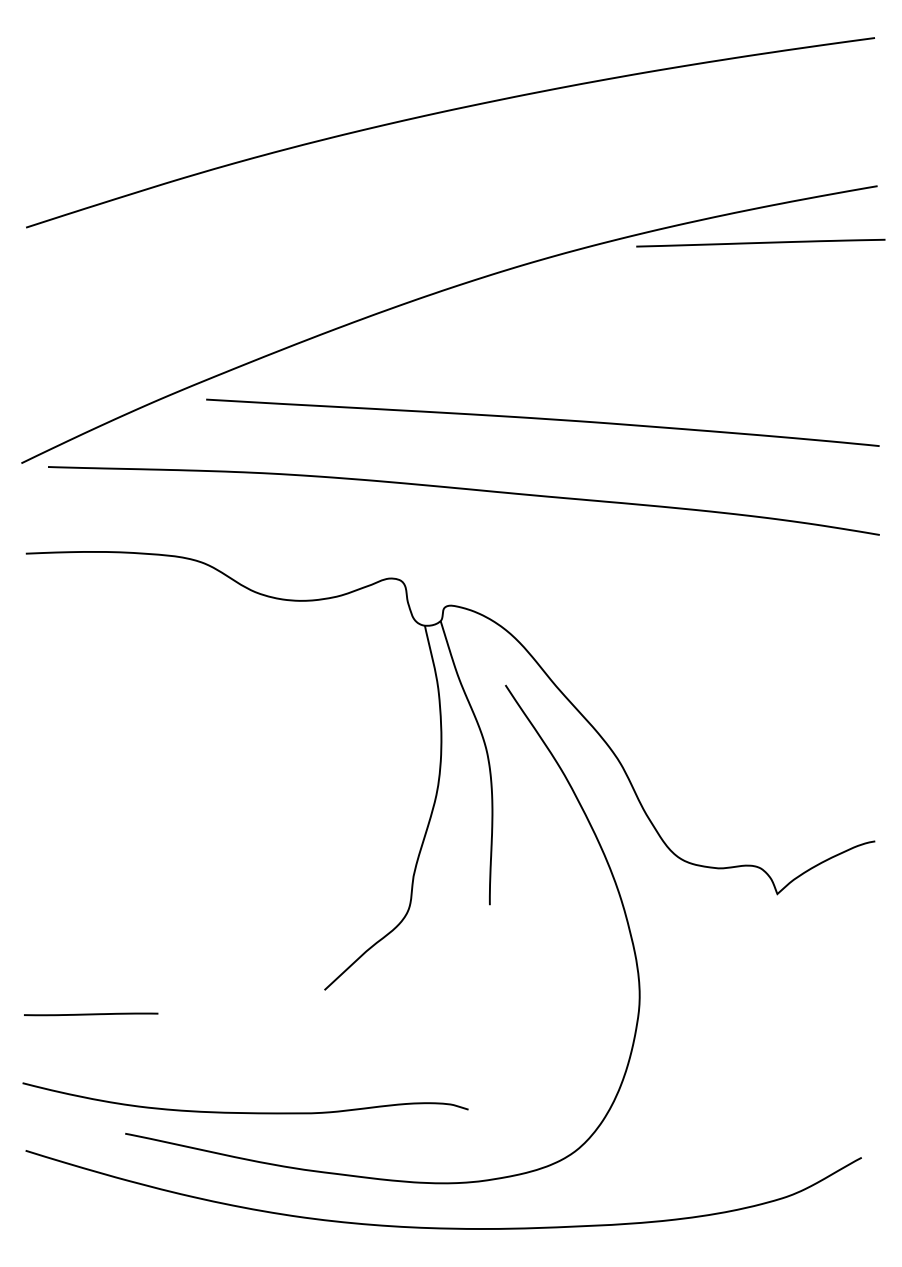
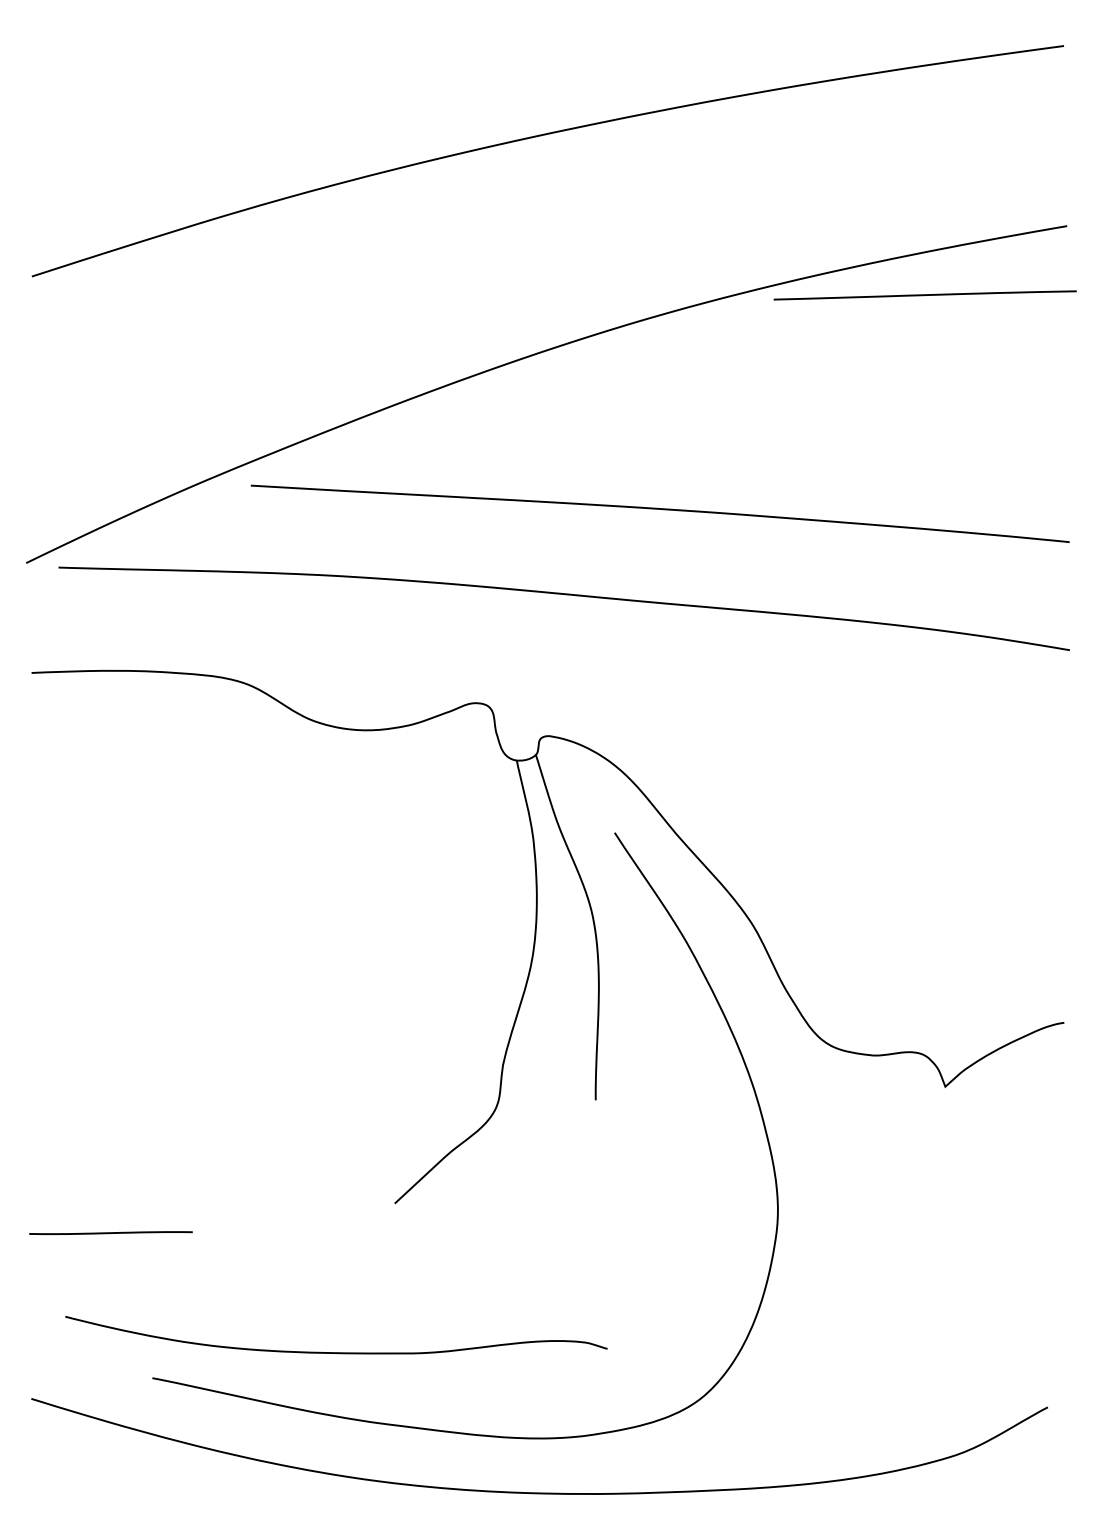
curve: (245, 1112) -> (336, 1352), moved

